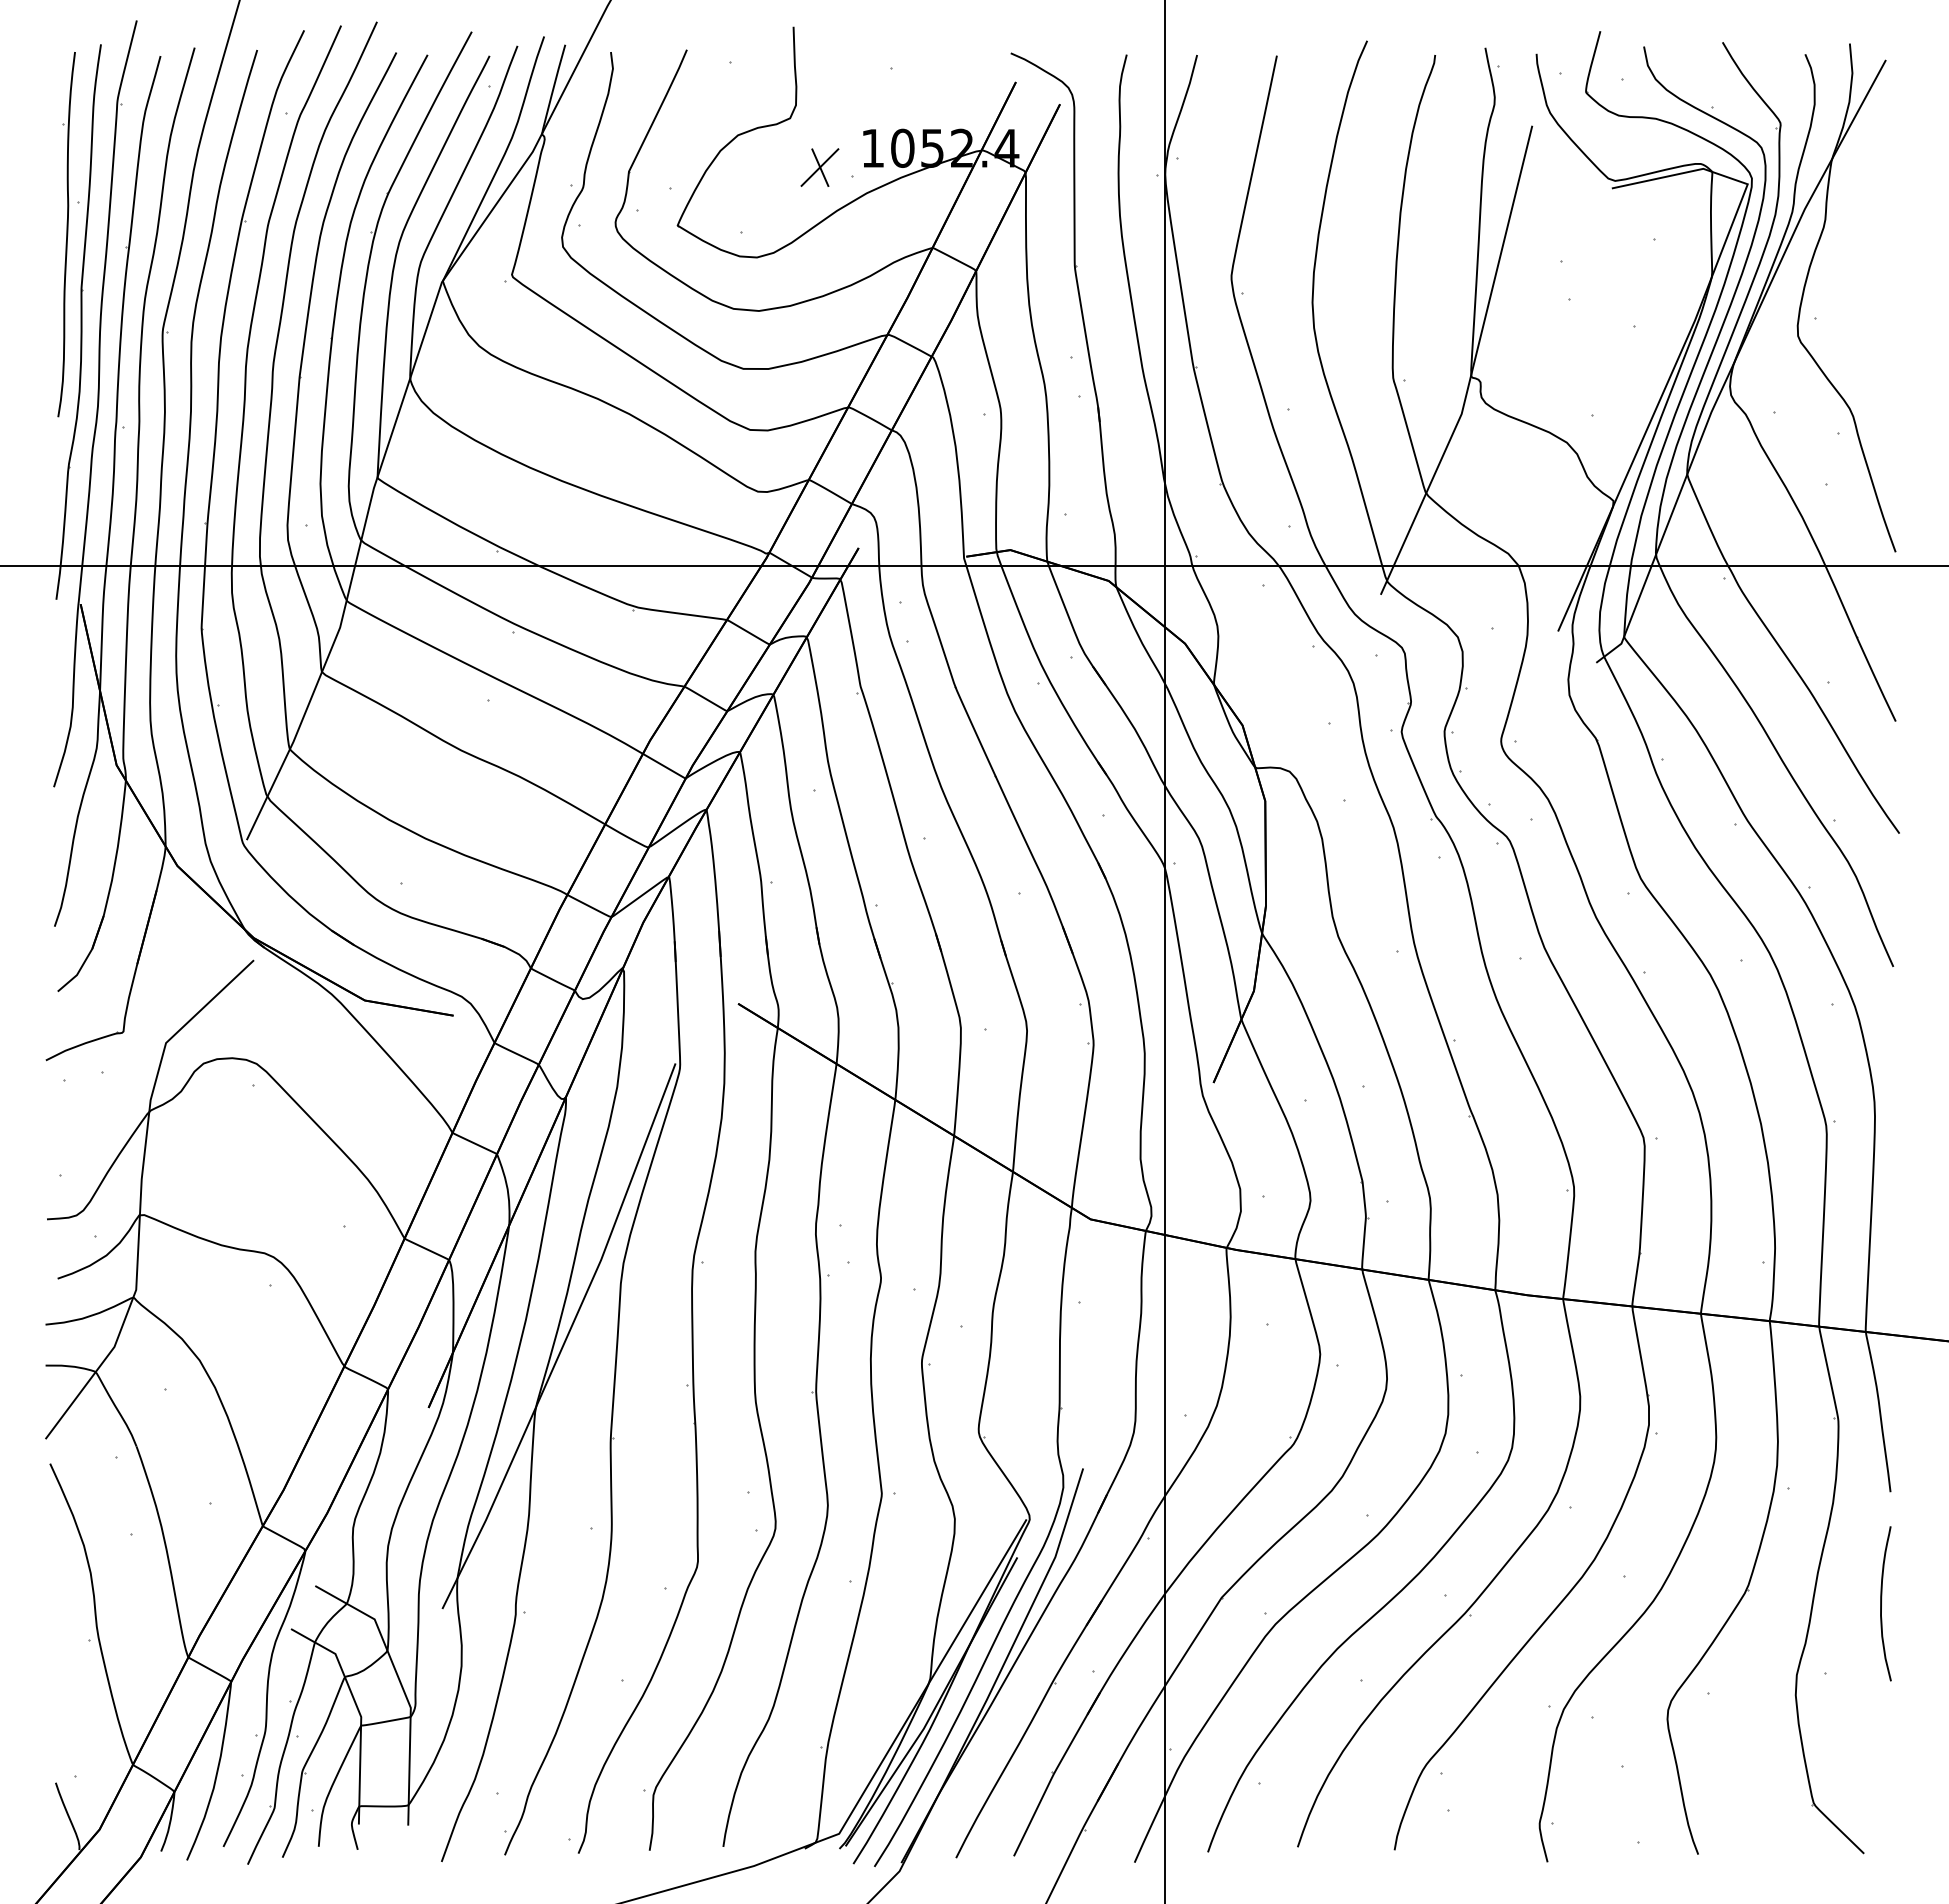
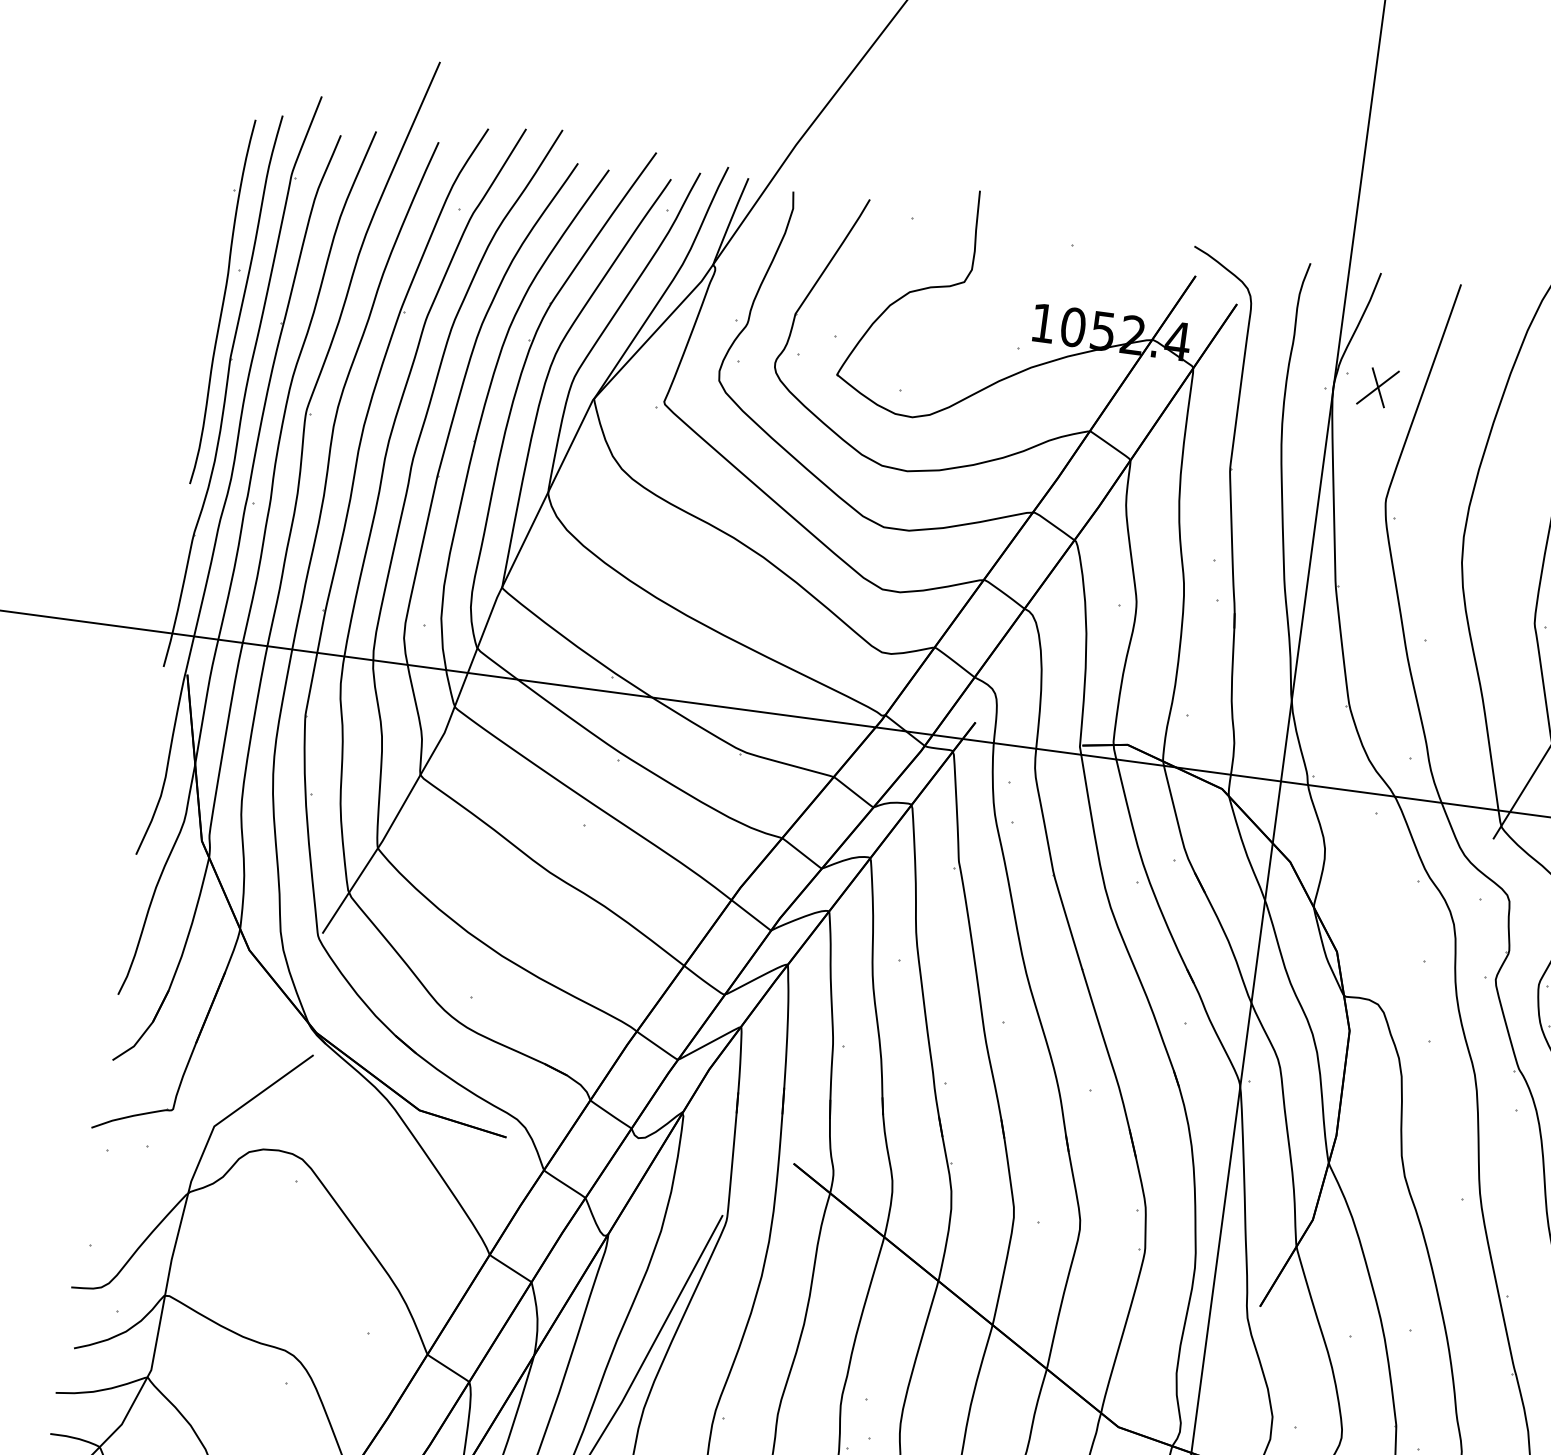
part: (819, 167) -> (1377, 387), moved

